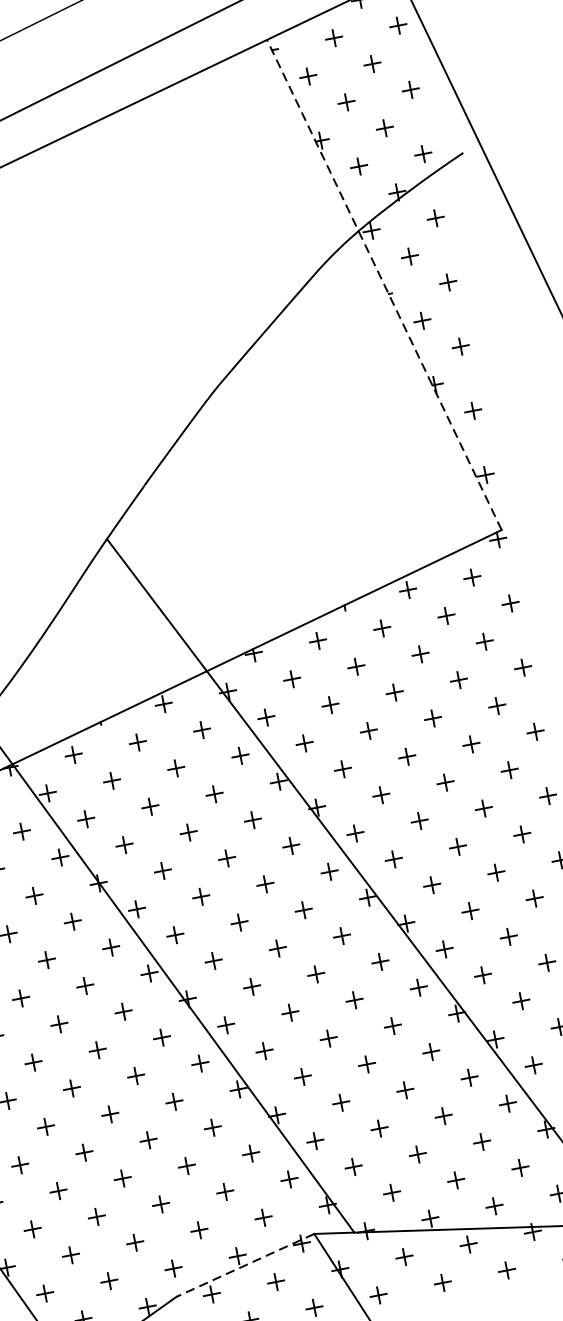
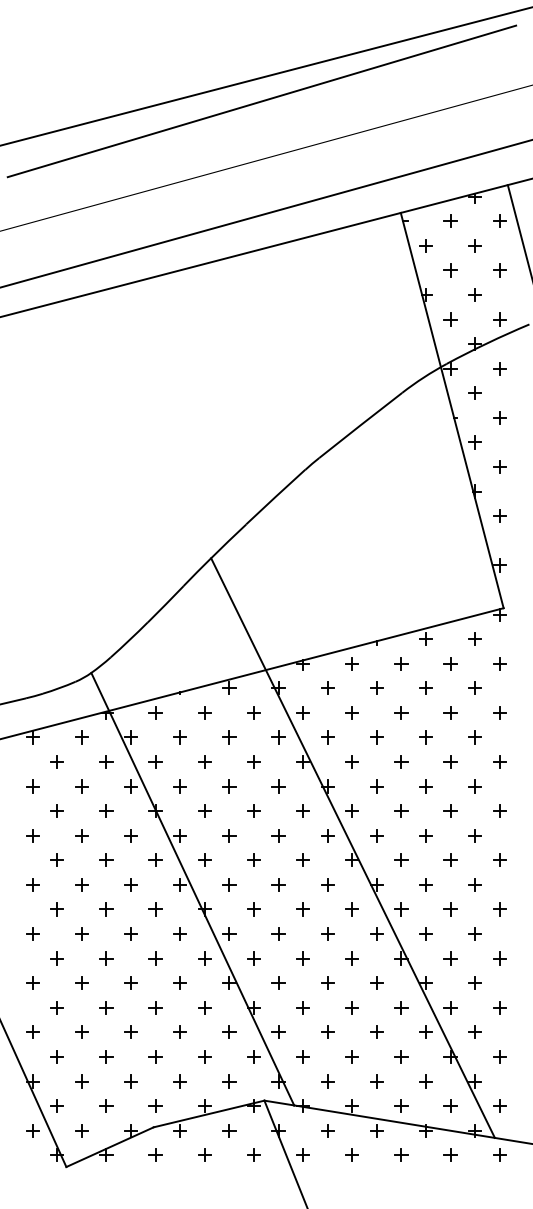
line: (384, 284) -> (452, 410), dashed -> solid
line: (245, 1264) -> (209, 1113), dashed -> solid

